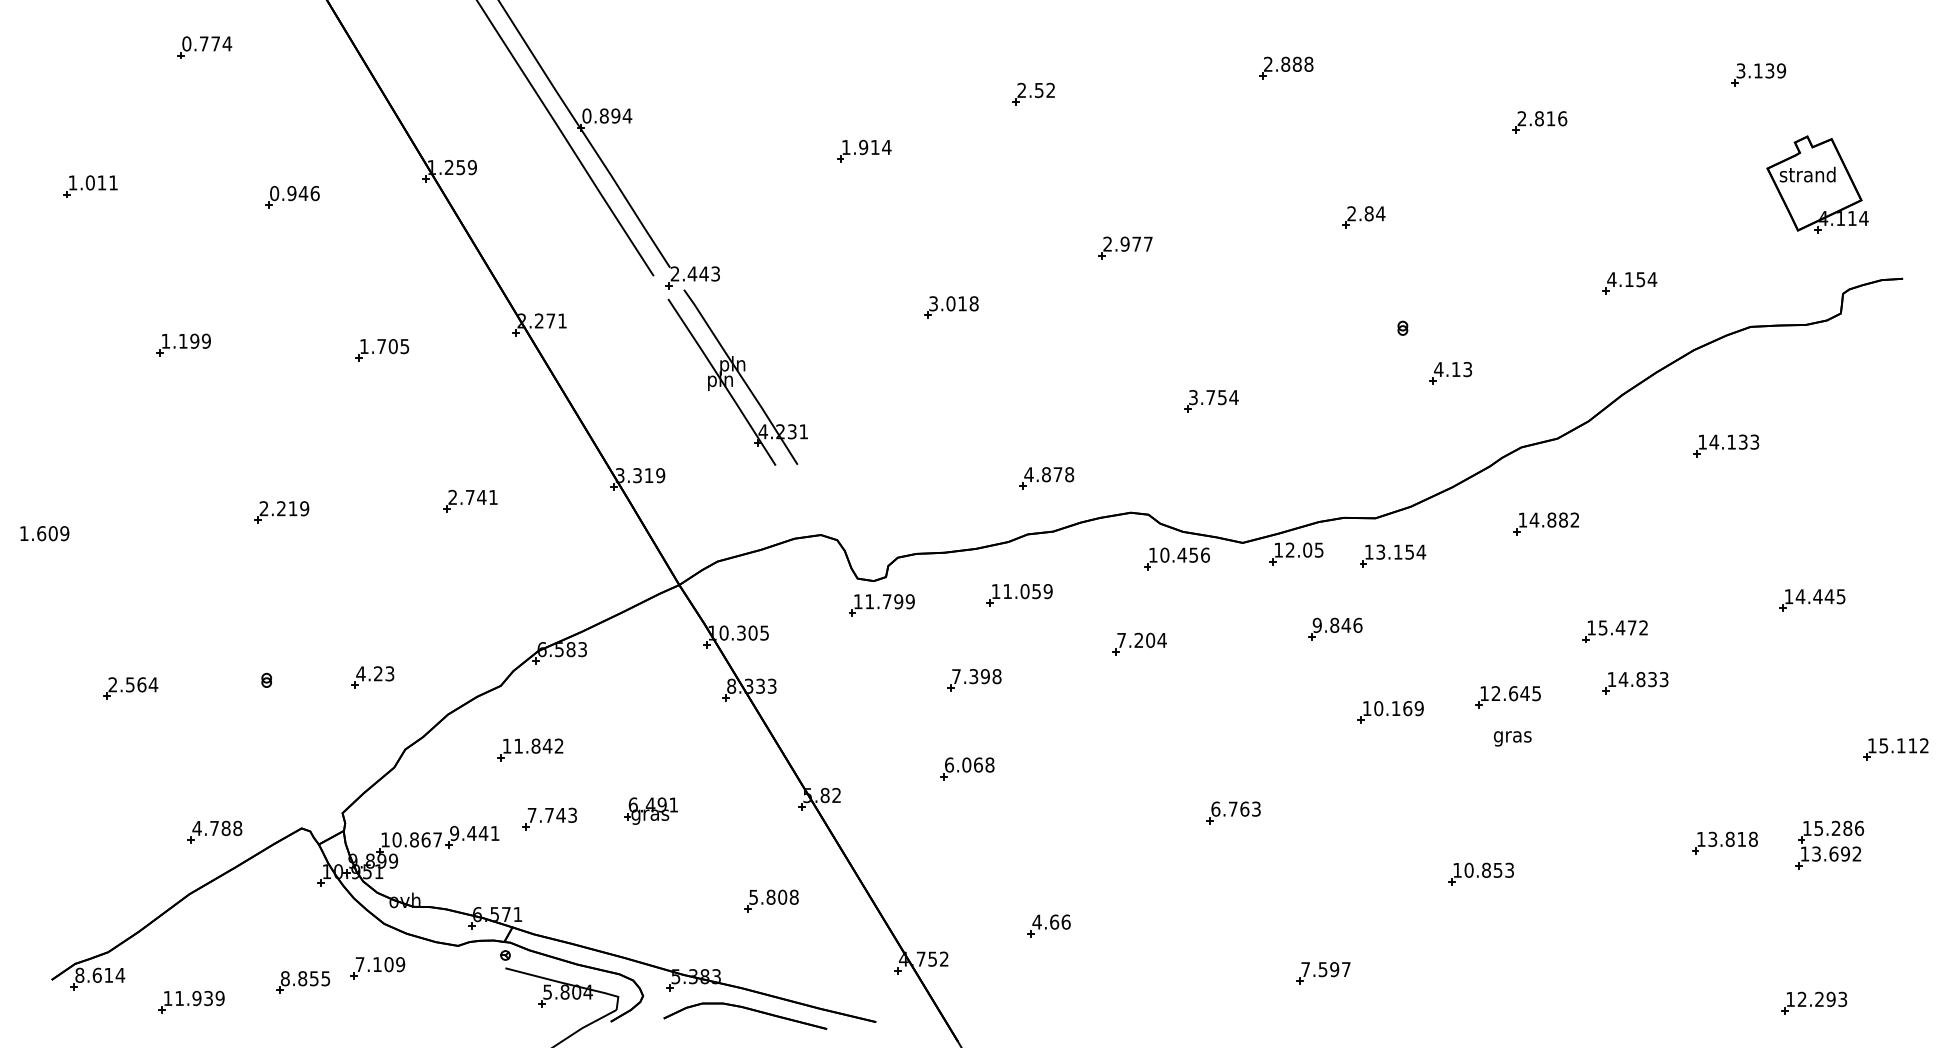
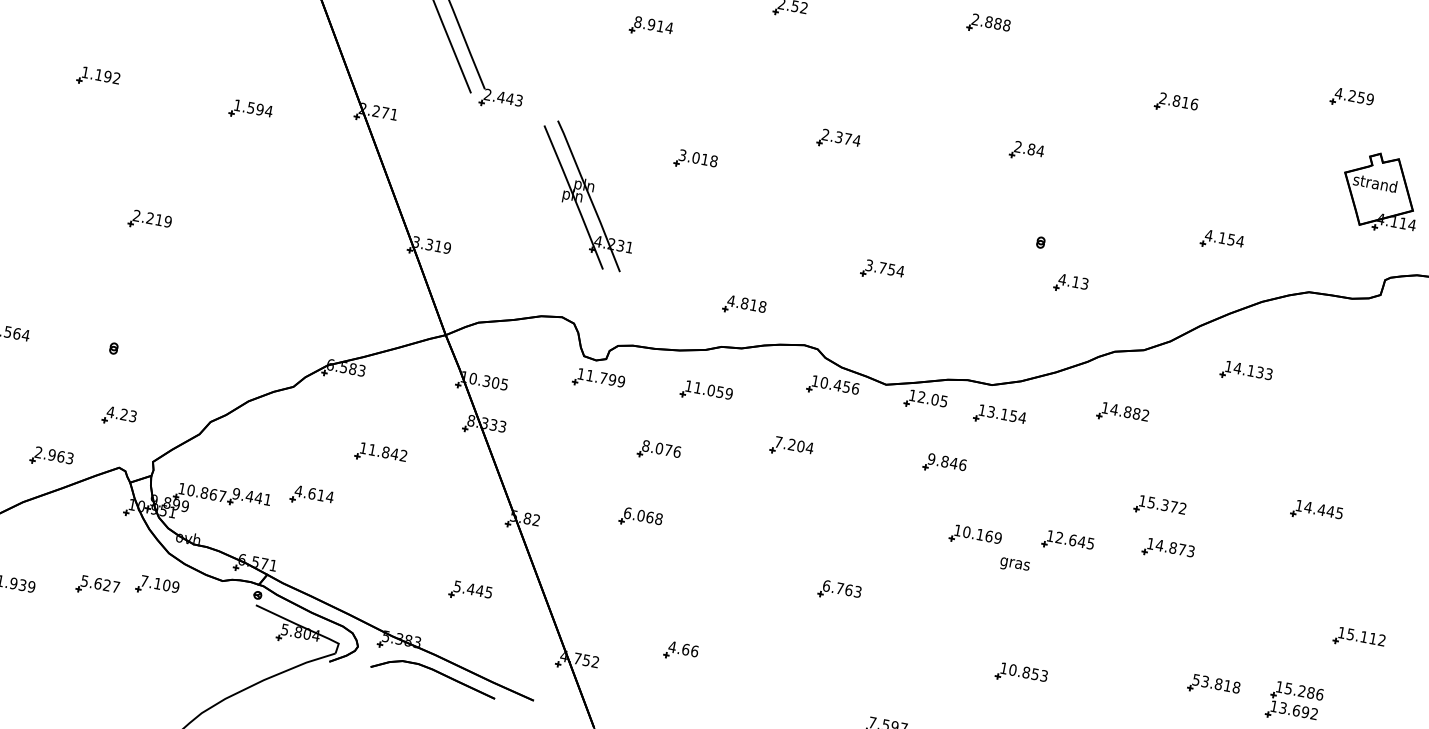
text: (1755, 70) -> (1350, 95), 3.139 -> 4.259
text: (845, 147) -> (637, 22), 1.914 -> 8.914
text: (1136, 243) -> (847, 138), 2.977 -> 2.374
text: (205, 340) -> (116, 77), 1.199 -> 1.192
text: (393, 346) -> (260, 109), 1.705 -> 1.594
part: (737, 377) -> (586, 196), moved
part: (1726, 445) -> (1246, 372), moved
text: (1057, 474) -> (753, 305), 4.878 -> 4.818
part: (470, 500) -> (297, 239), removed
text: (1620, 627) -> (1165, 504), 15.472 -> 15.372
text: (976, 676) -> (661, 448), 7.398 -> 8.076
part: (372, 677) -> (119, 416), moved
text: (1652, 679) -> (1182, 549), 14.833 -> 14.873
text: (1512, 738) -> (1014, 565), moved
part: (530, 749) -> (381, 454), moved
part: (650, 810) -> (390, 504), removed
text: (552, 814) -> (314, 493), 7.743 -> 4.614
text: (217, 827) -> (54, 454), 4.788 -> 2.963
text: (1701, 839) -> (1196, 680), 13.818 -> 53.818
text: (782, 896) -> (479, 590), 5.808 -> 5.445
text: (305, 978) -> (100, 583), 8.855 -> 5.627

